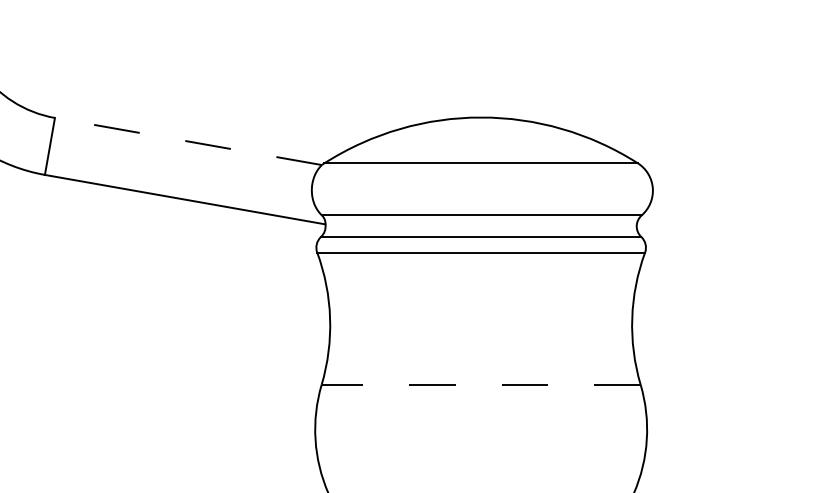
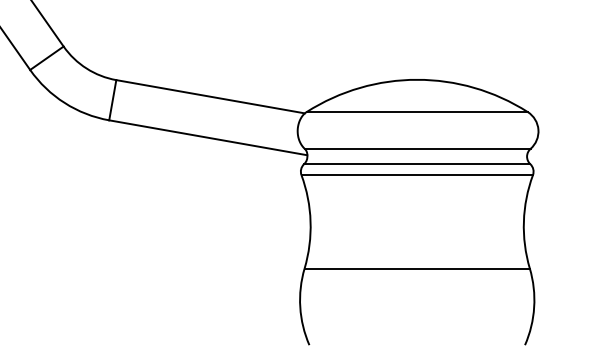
line: (188, 141) -> (210, 96), dashed -> solid
line: (481, 384) -> (417, 268), dashed -> solid

